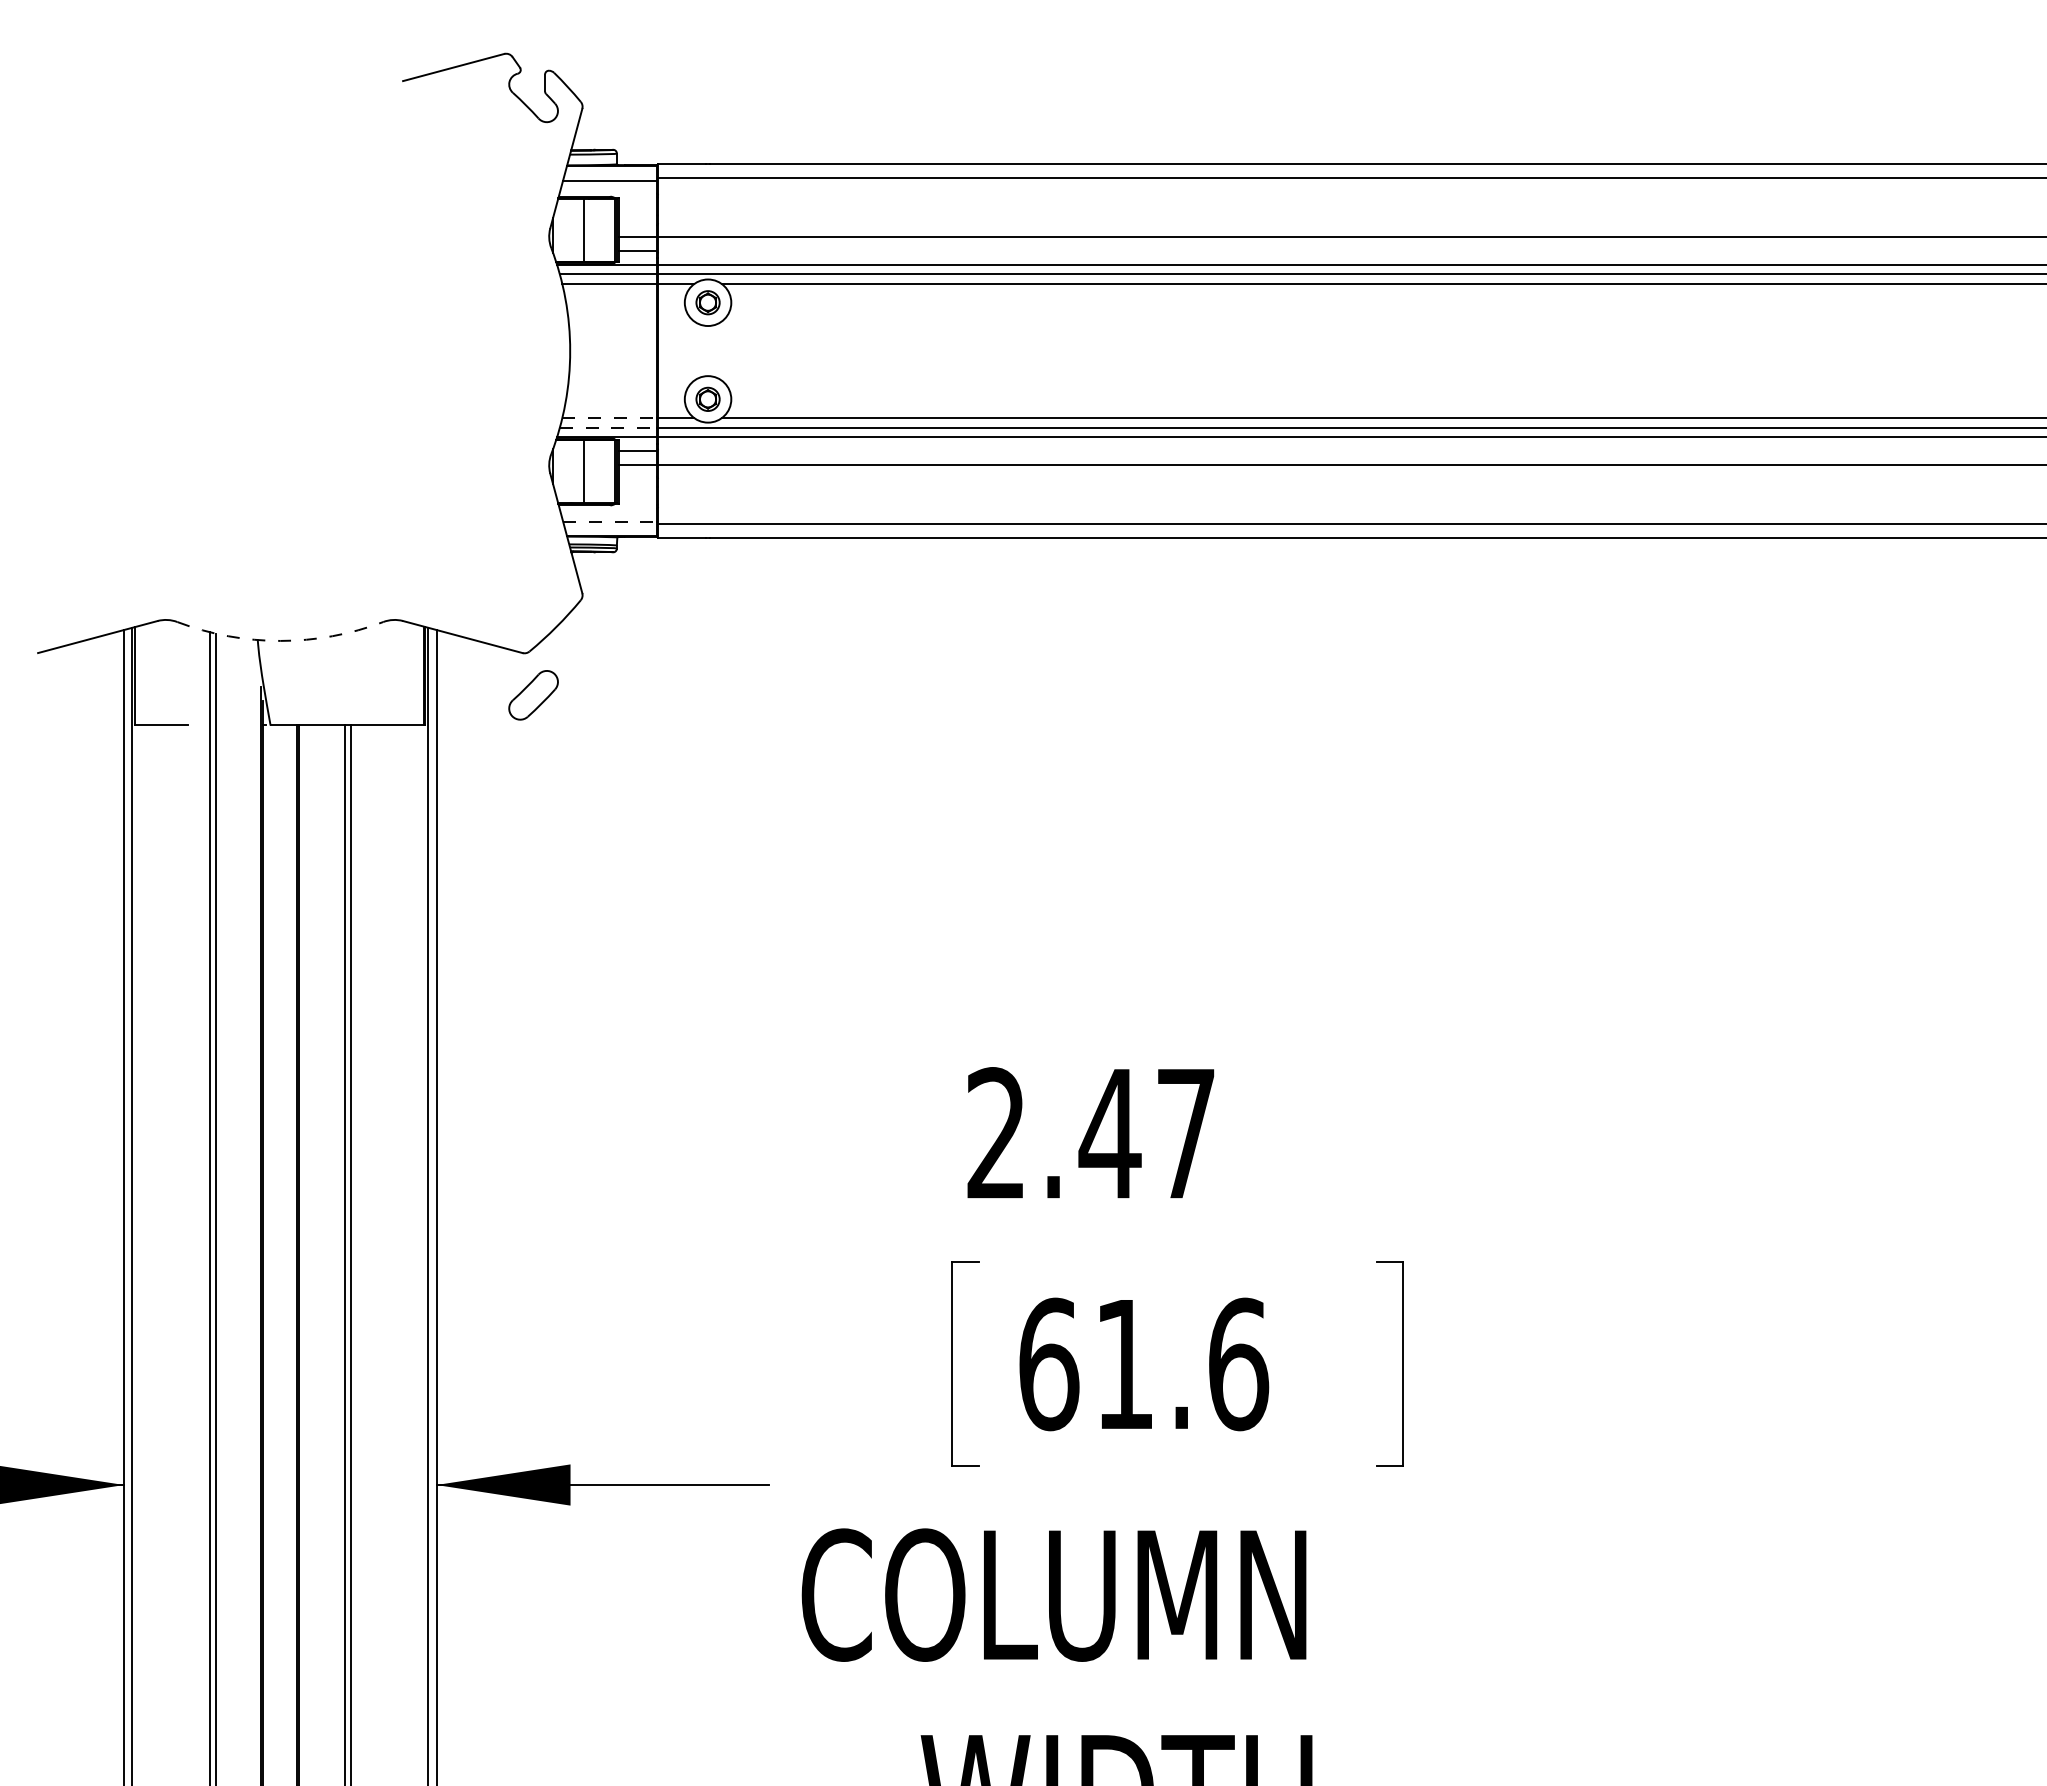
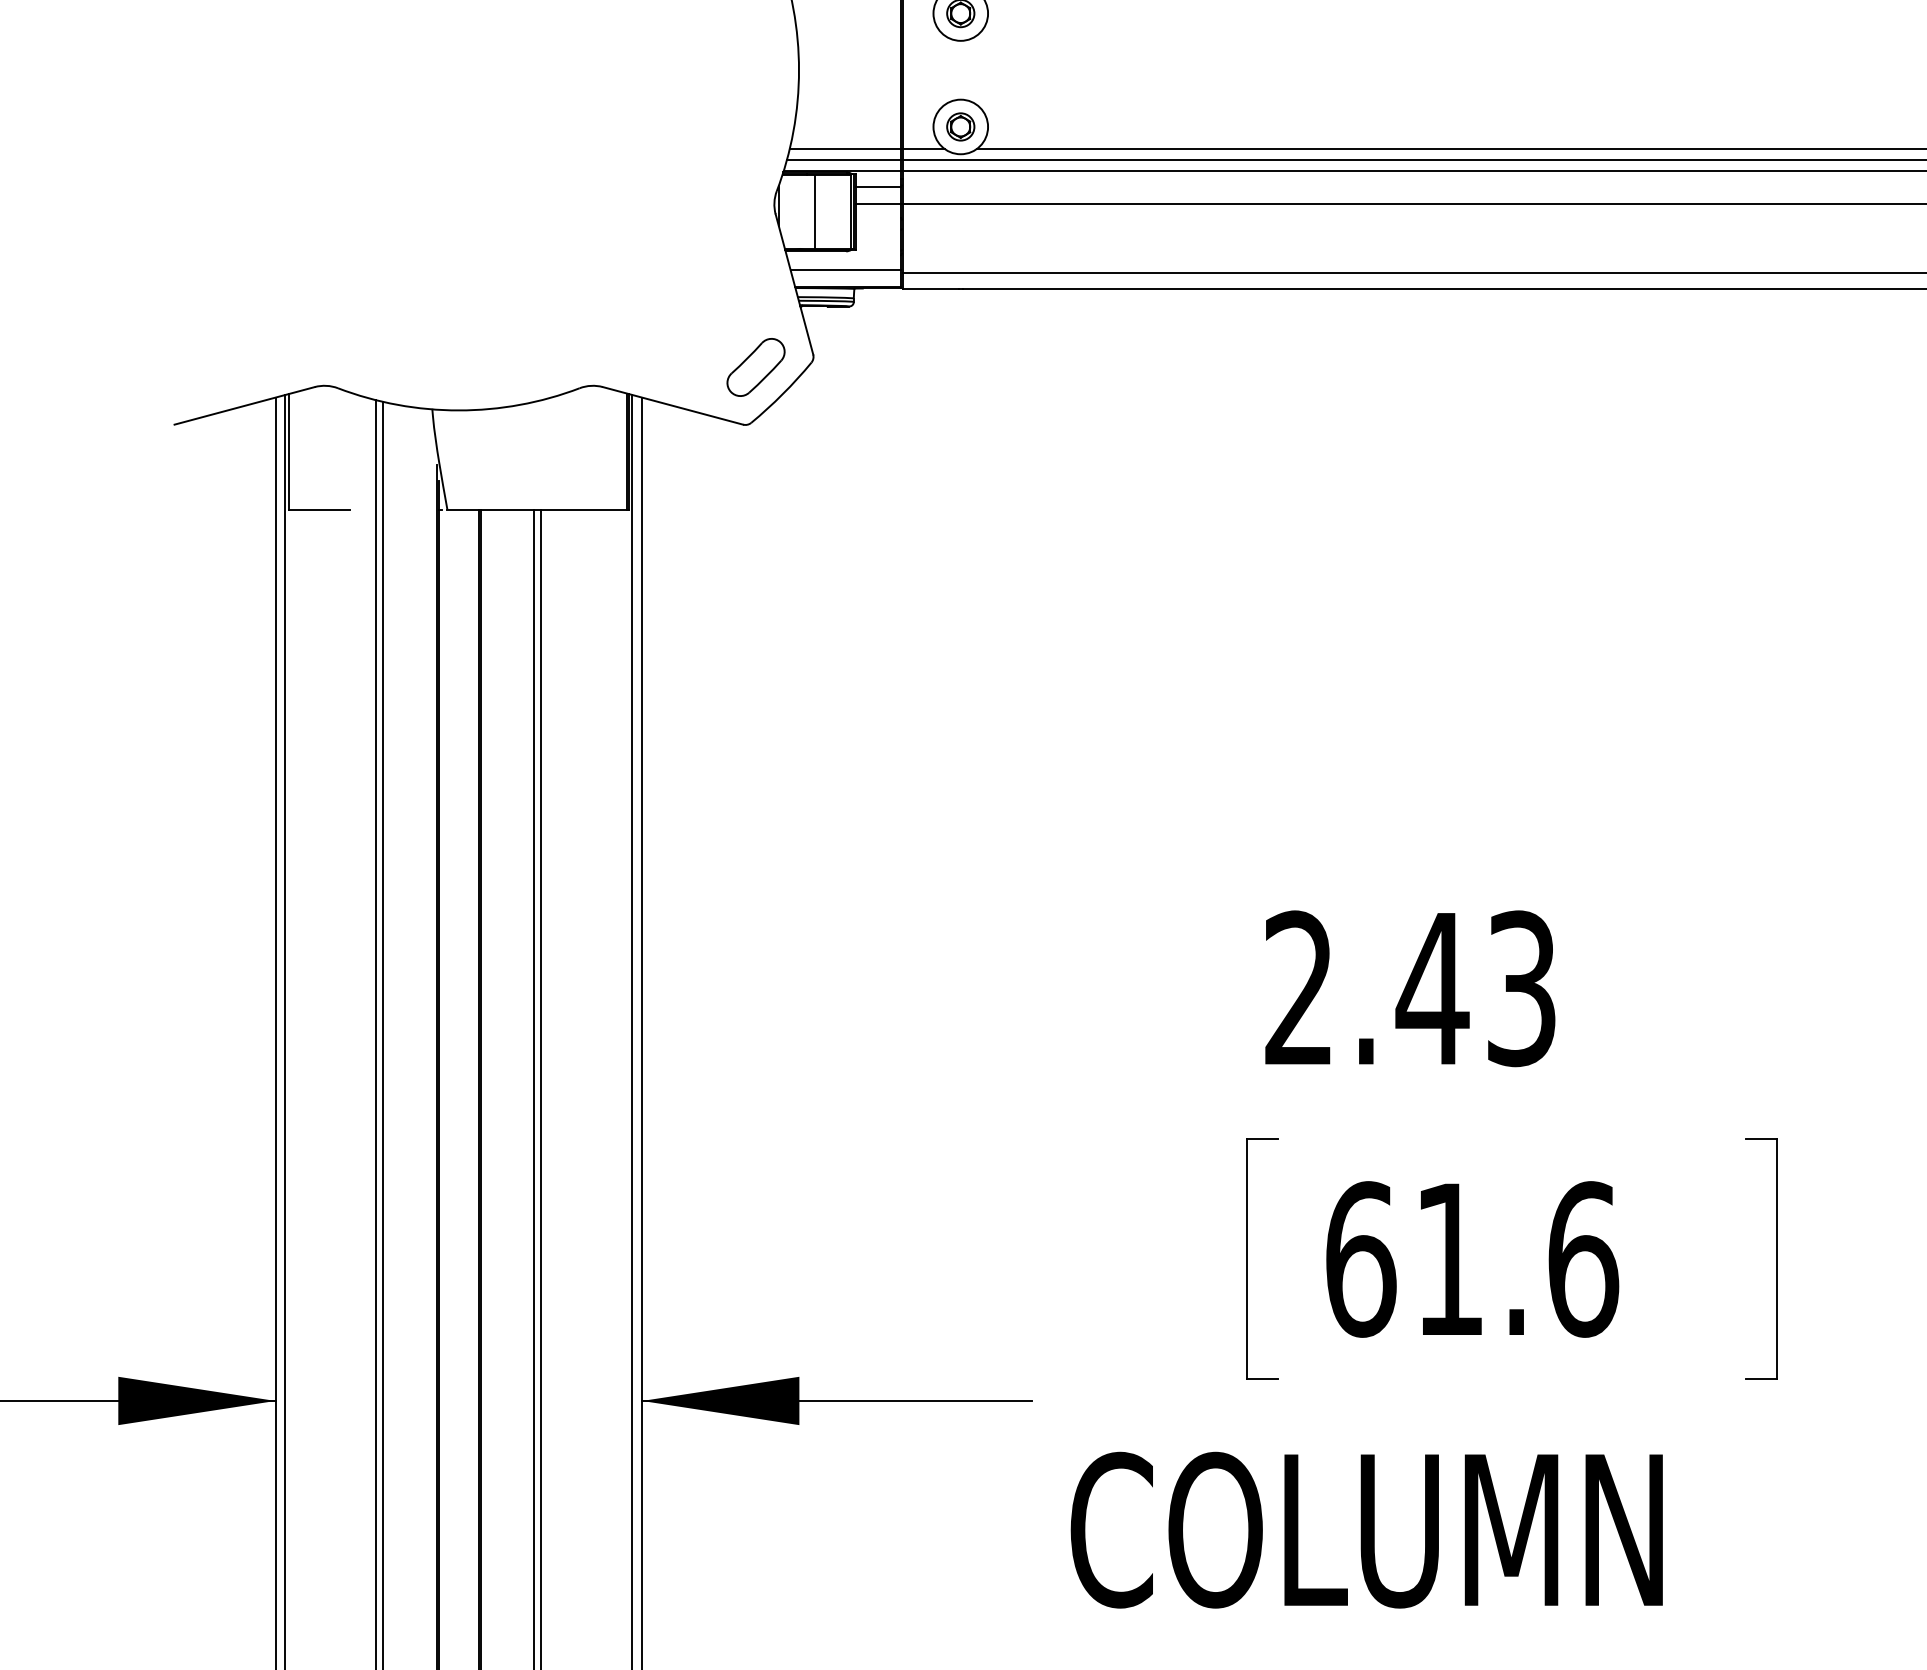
line: (610, 418) -> (846, 149), dashed -> solid
line: (608, 427) -> (843, 159), dashed -> solid
line: (610, 521) -> (846, 270), dashed -> solid
arc: (280, 640) -> (459, 409), dashed -> solid
part: (533, 695) -> (755, 367), moved
text: (1185, 1133) -> (1521, 988), 2.47 -> 2.43

